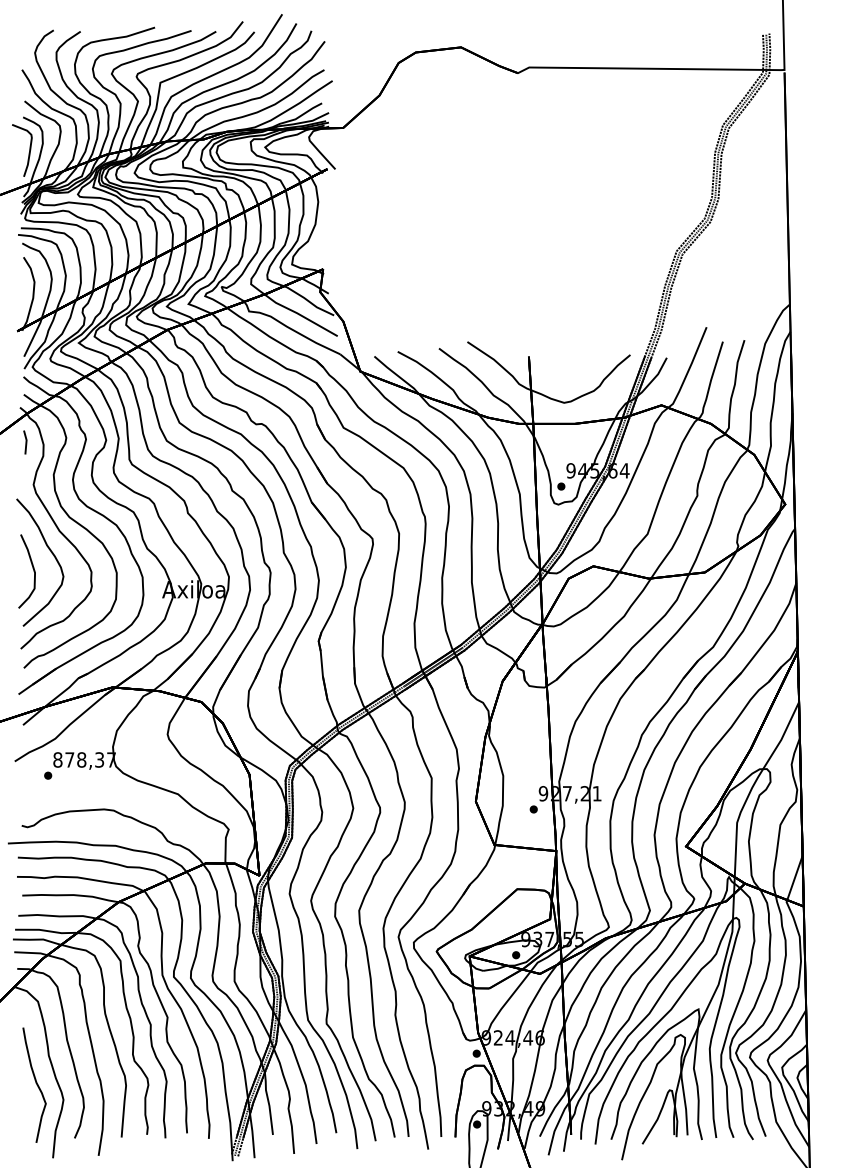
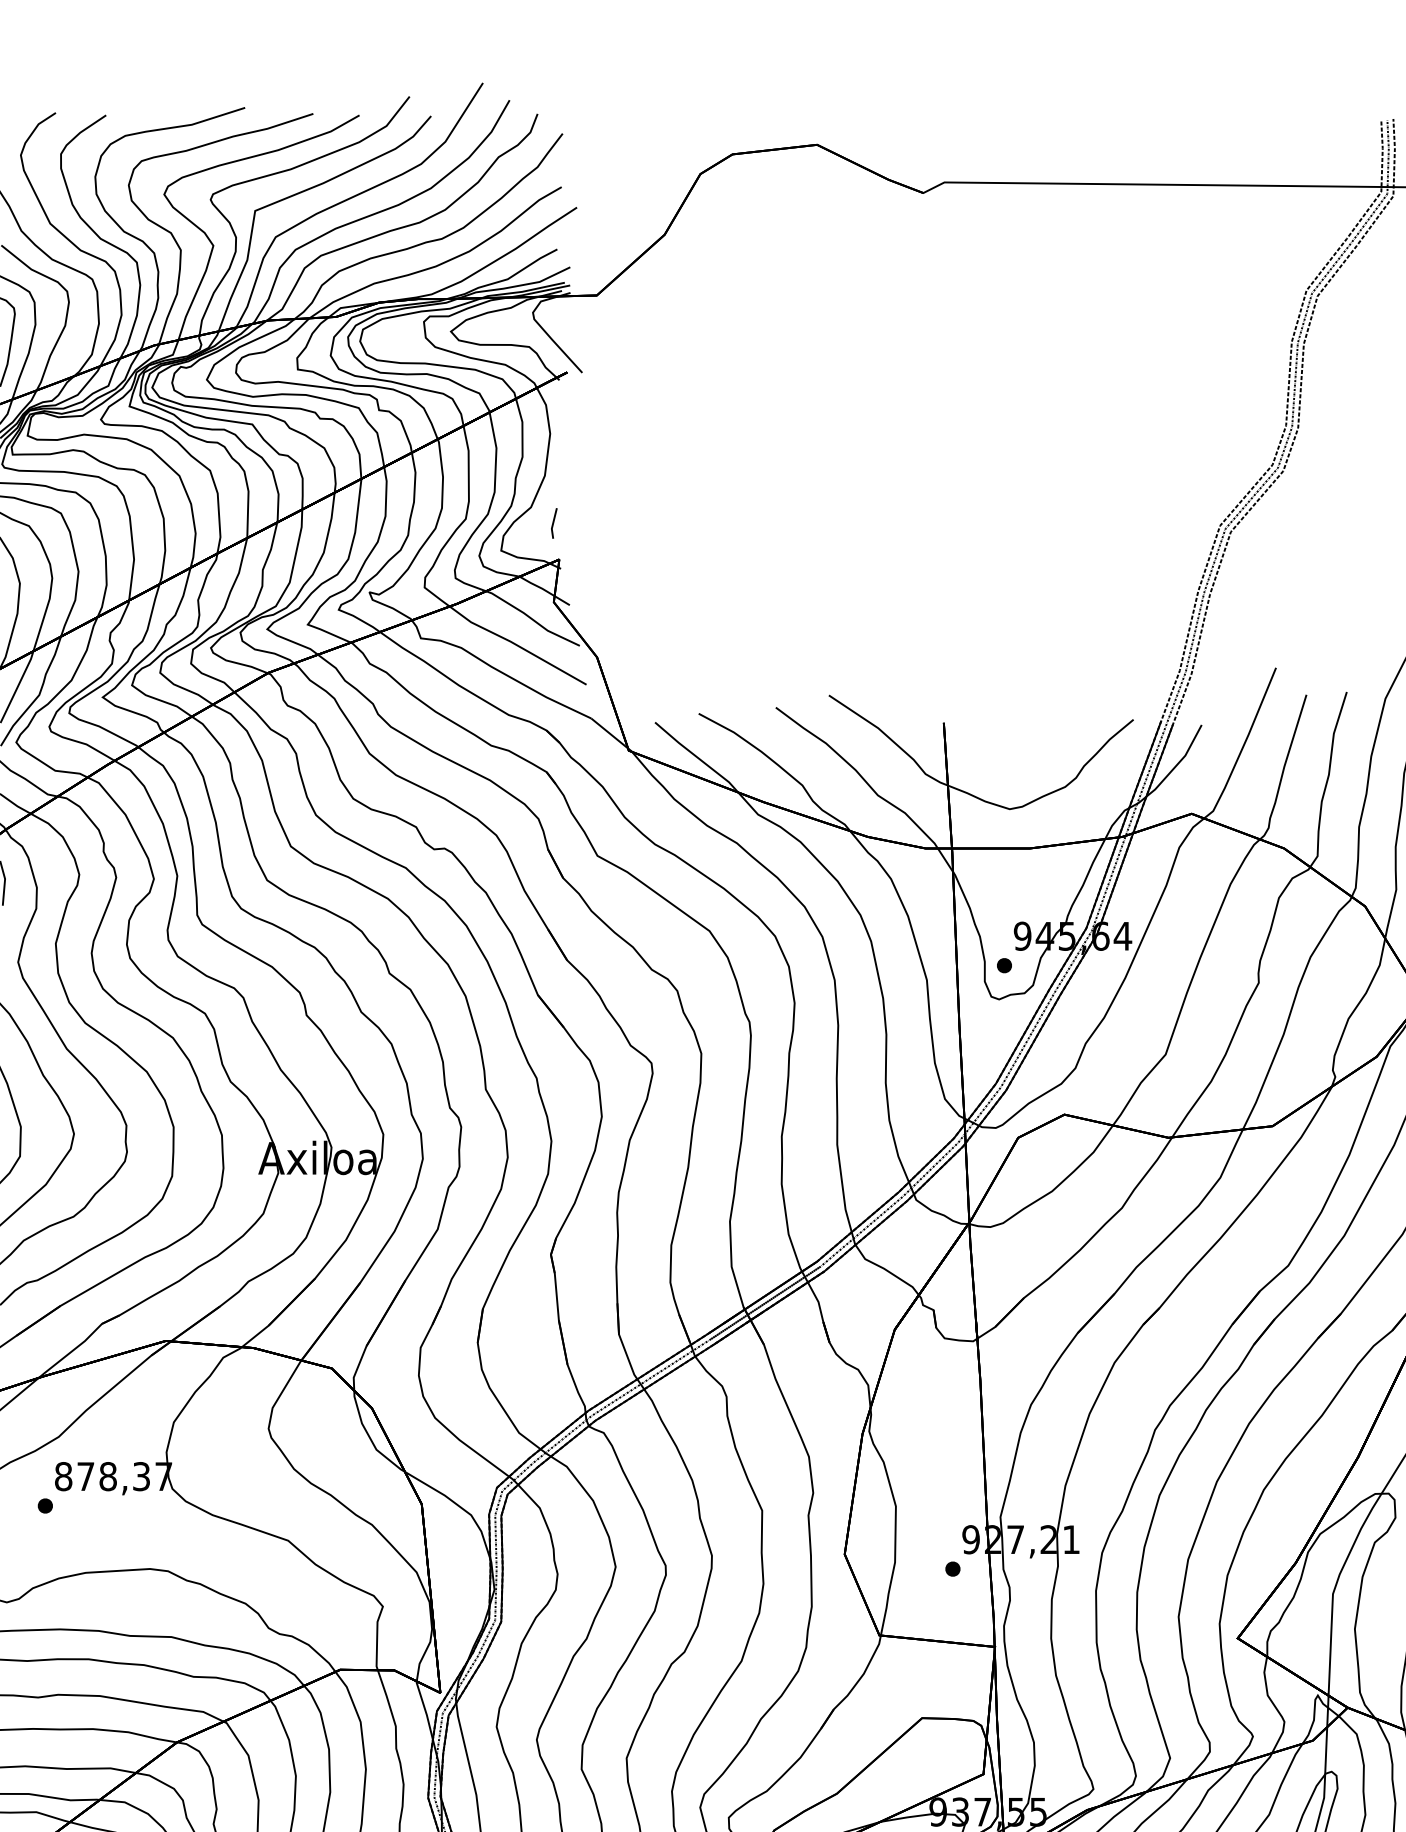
line: (320, 249) -> (554, 522), added

